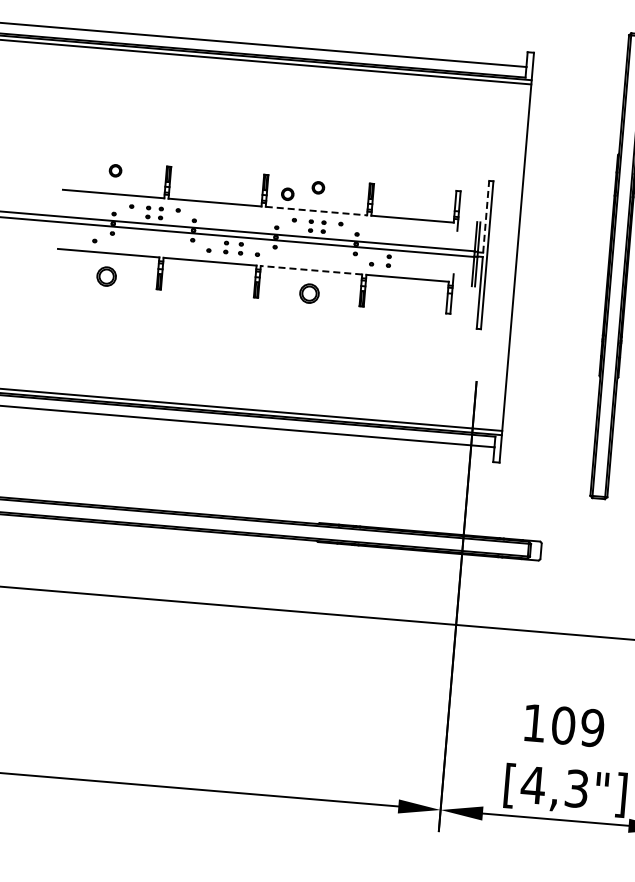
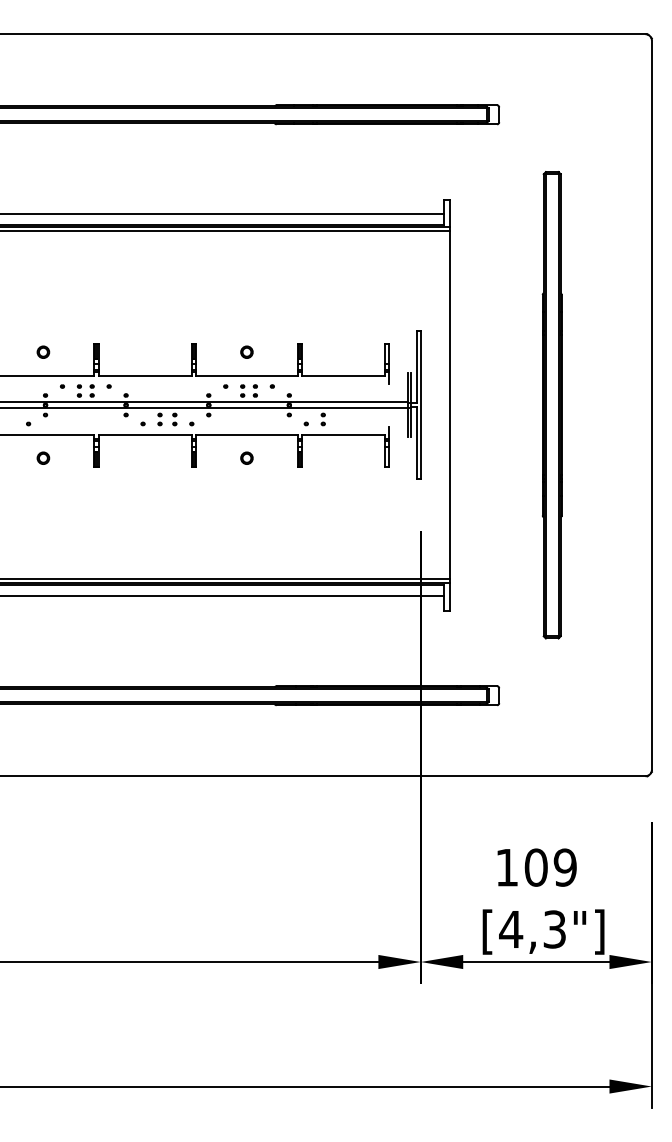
part: (287, 193) -> (216, 360), removed
line: (316, 210) -> (246, 375), dashed -> solid
line: (486, 216) -> (416, 366), dashed -> solid
line: (311, 269) -> (246, 434), dashed -> solid
part: (106, 275) -> (43, 457), size x0.62
part: (309, 292) -> (246, 457), size x0.62

